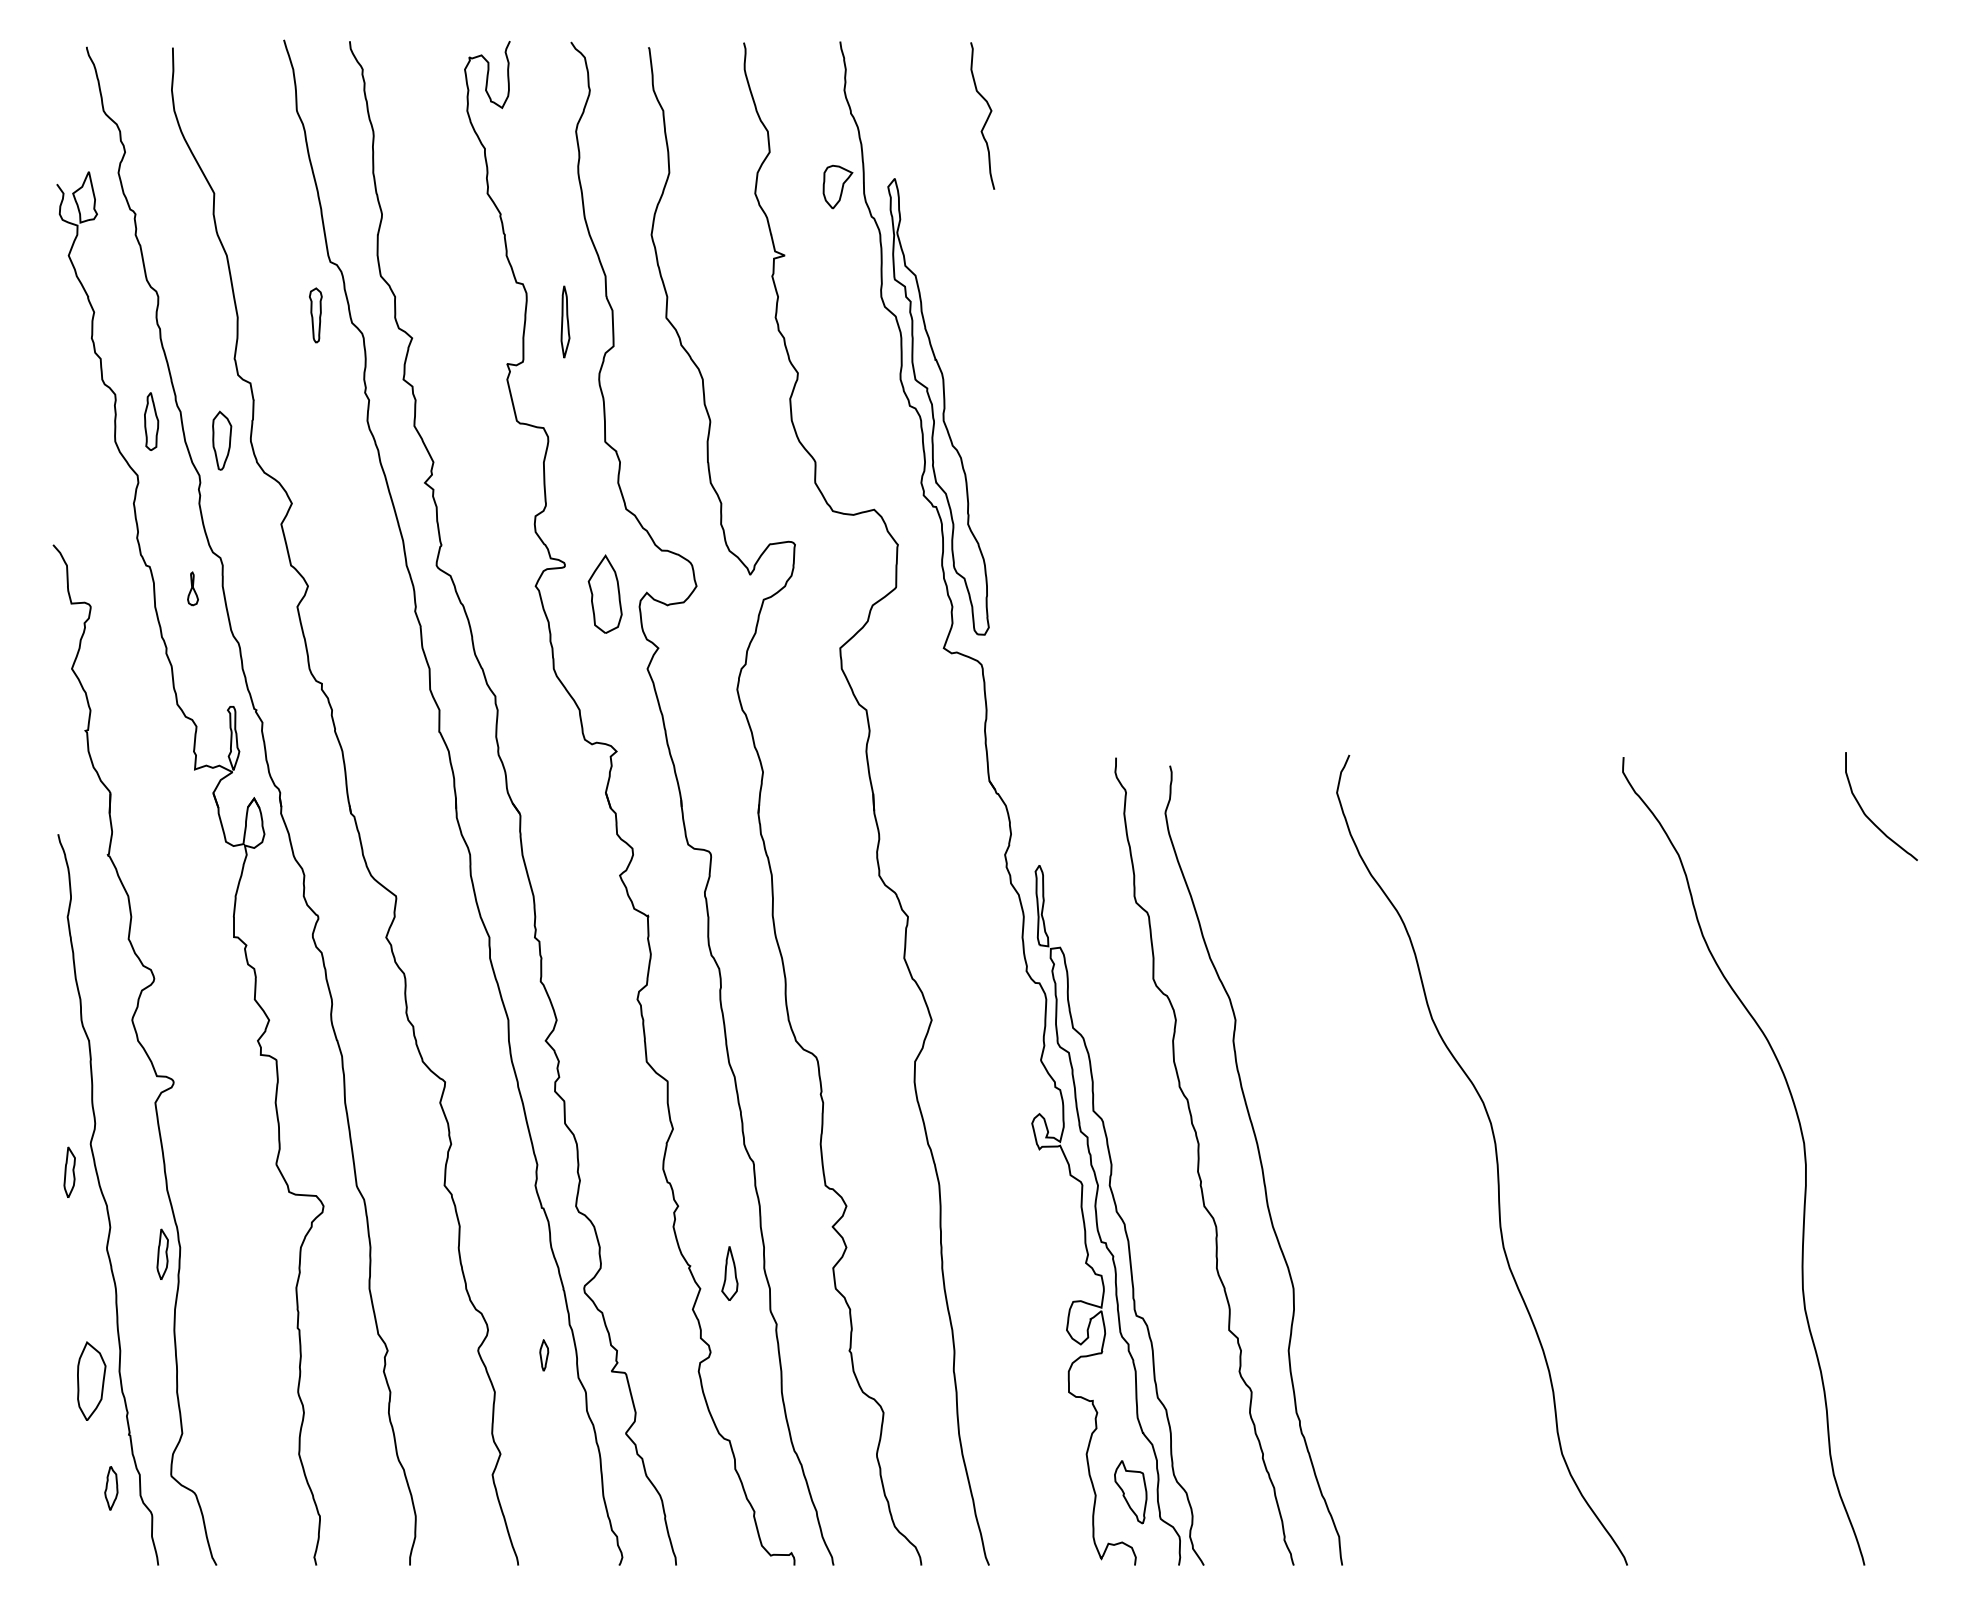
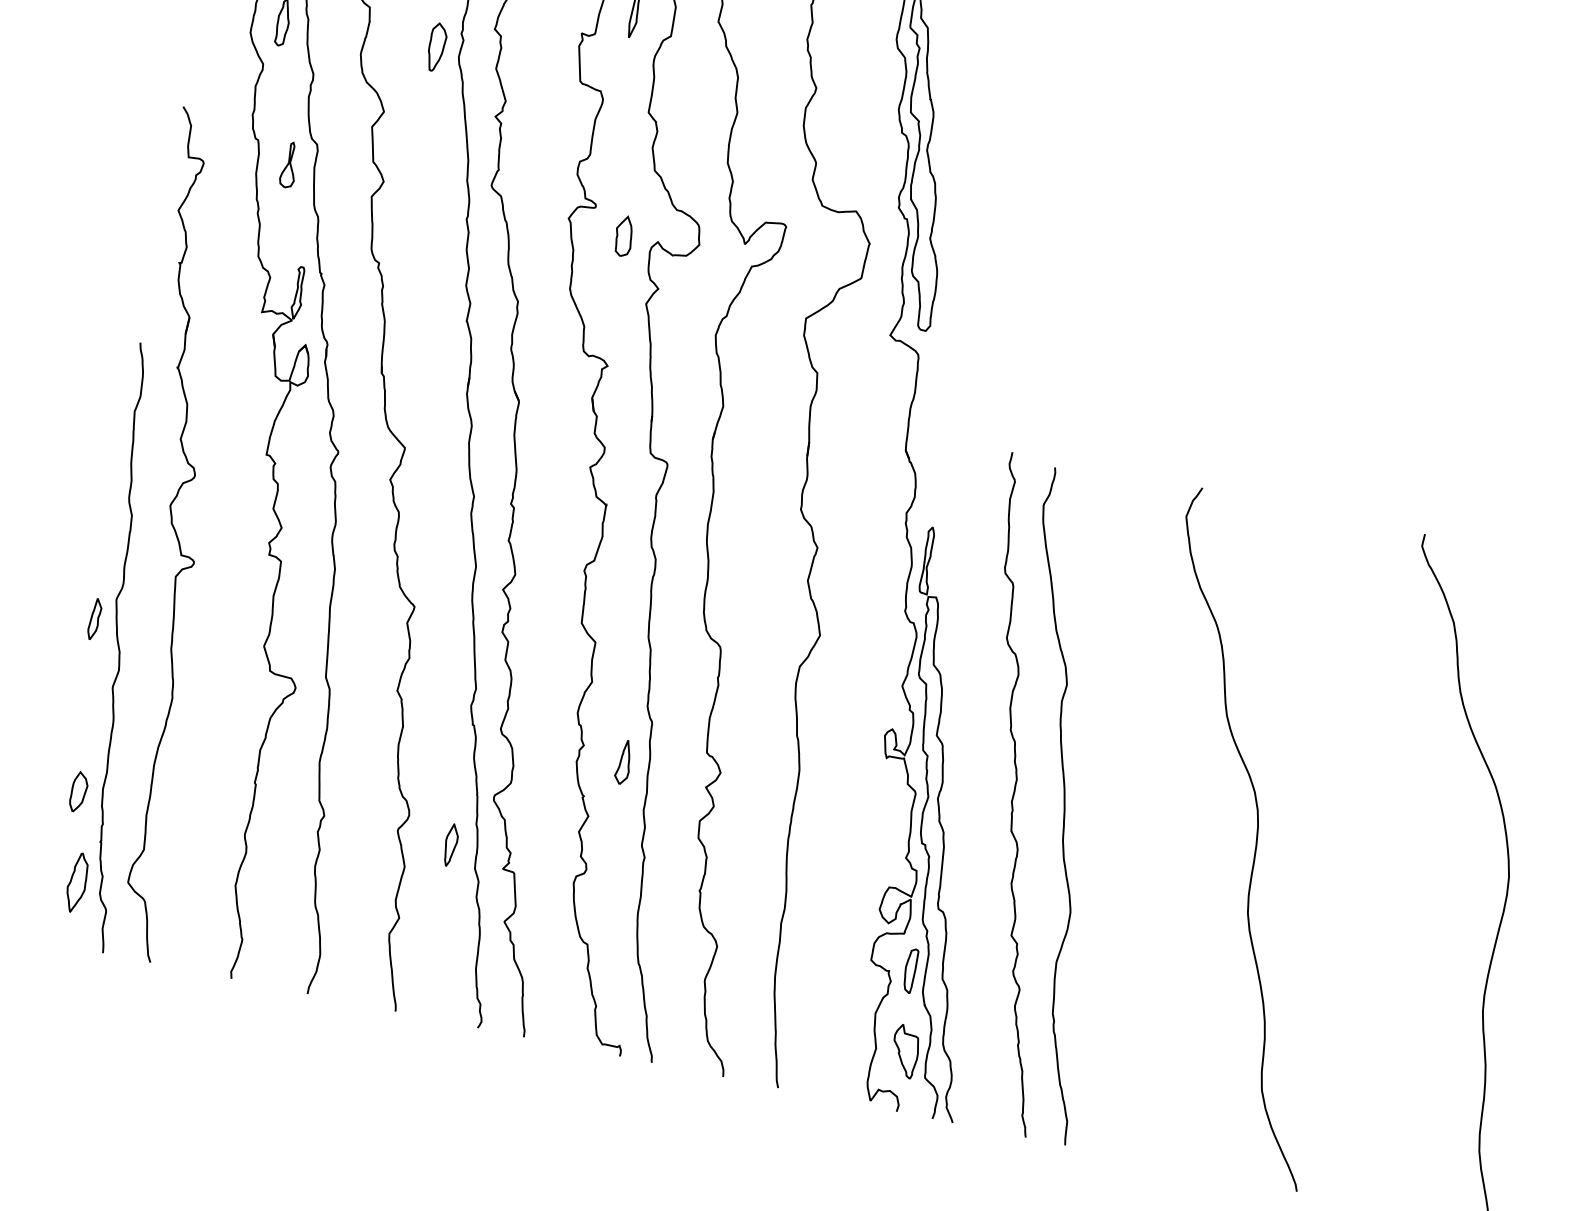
part: (222, 440) -> (437, 47), moved
part: (192, 588) -> (289, 164), size x1.67
part: (605, 593) -> (624, 235), size x0.62
part: (162, 1253) -> (157, 700), removed
part: (729, 1273) -> (623, 762), moved
part: (543, 1355) -> (450, 845), size x1.67
part: (91, 1380) -> (78, 791), size x0.62
part: (1117, 1395) -> (910, 970), added
part: (111, 1488) -> (77, 882), size x1.67

